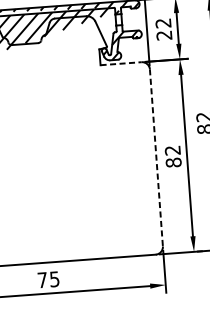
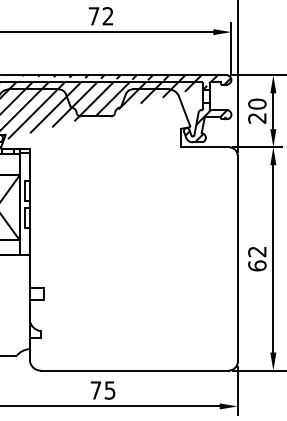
text: (163, 22) -> (257, 103), 22 -> 20
line: (121, 63) -> (205, 147), dashed -> solid
line: (156, 157) -> (237, 258), dashed -> solid
text: (173, 162) -> (257, 265), 82 -> 62

